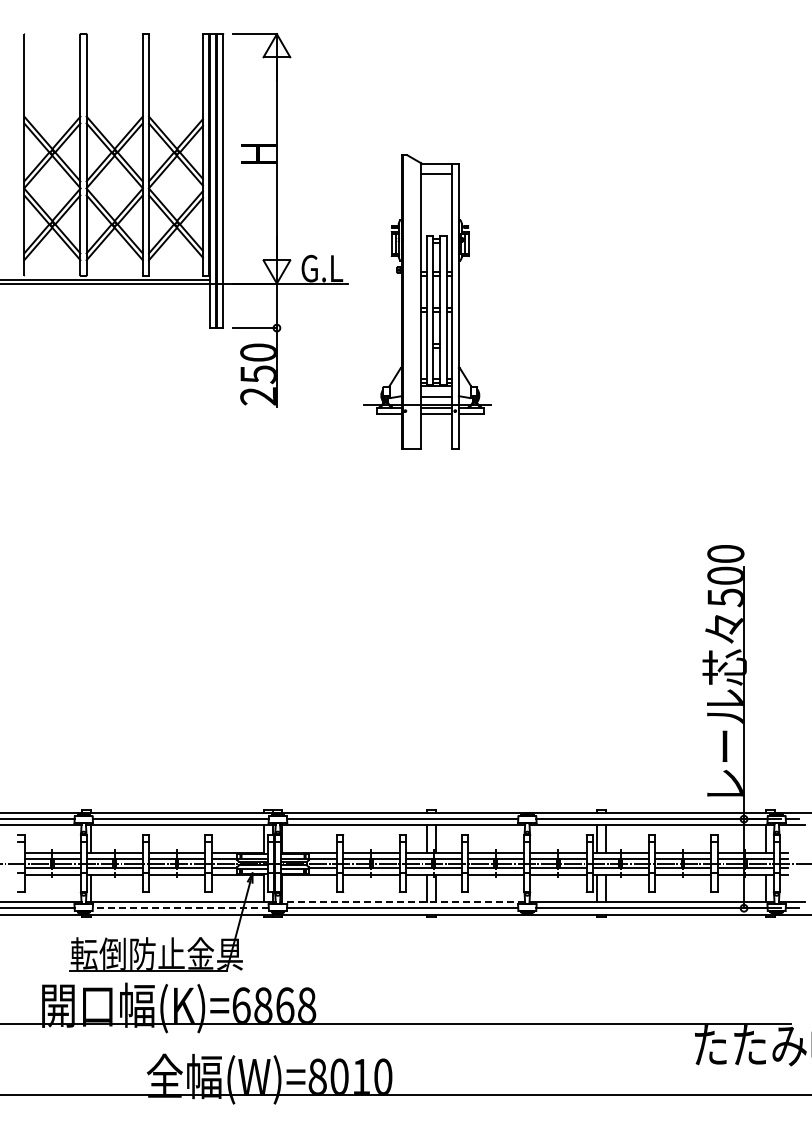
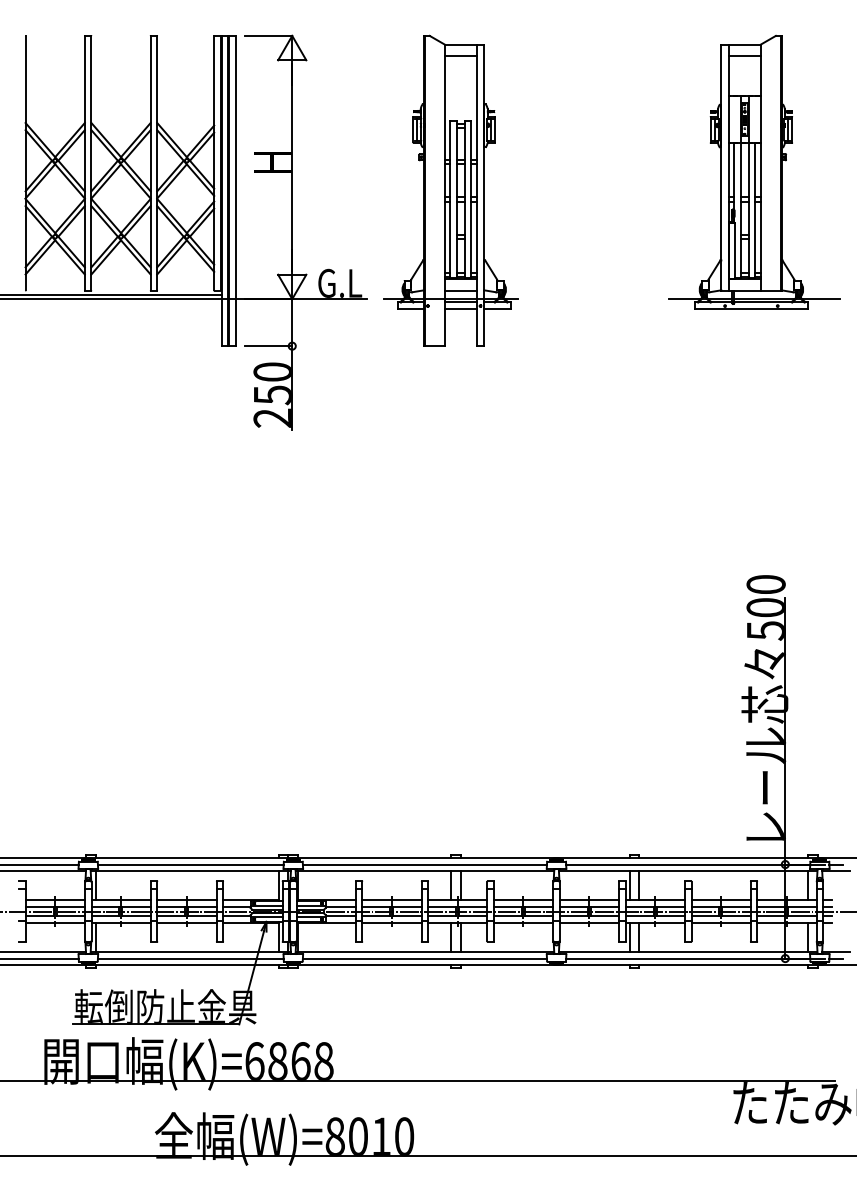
part: (714, 163) -> (754, 172), added
part: (427, 301) -> (451, 190), moved
line: (402, 901) -> (424, 951), dashed -> solid
line: (180, 908) -> (190, 958), dashed -> solid

